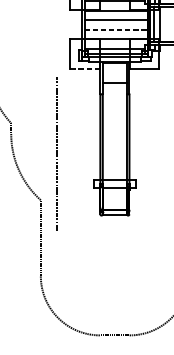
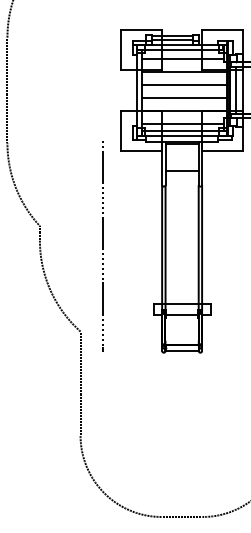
line: (116, 29) -> (184, 97), dashed -> solid
line: (85, 68) -> (141, 151), dashed -> solid
line: (56, 154) -> (102, 246), moved

